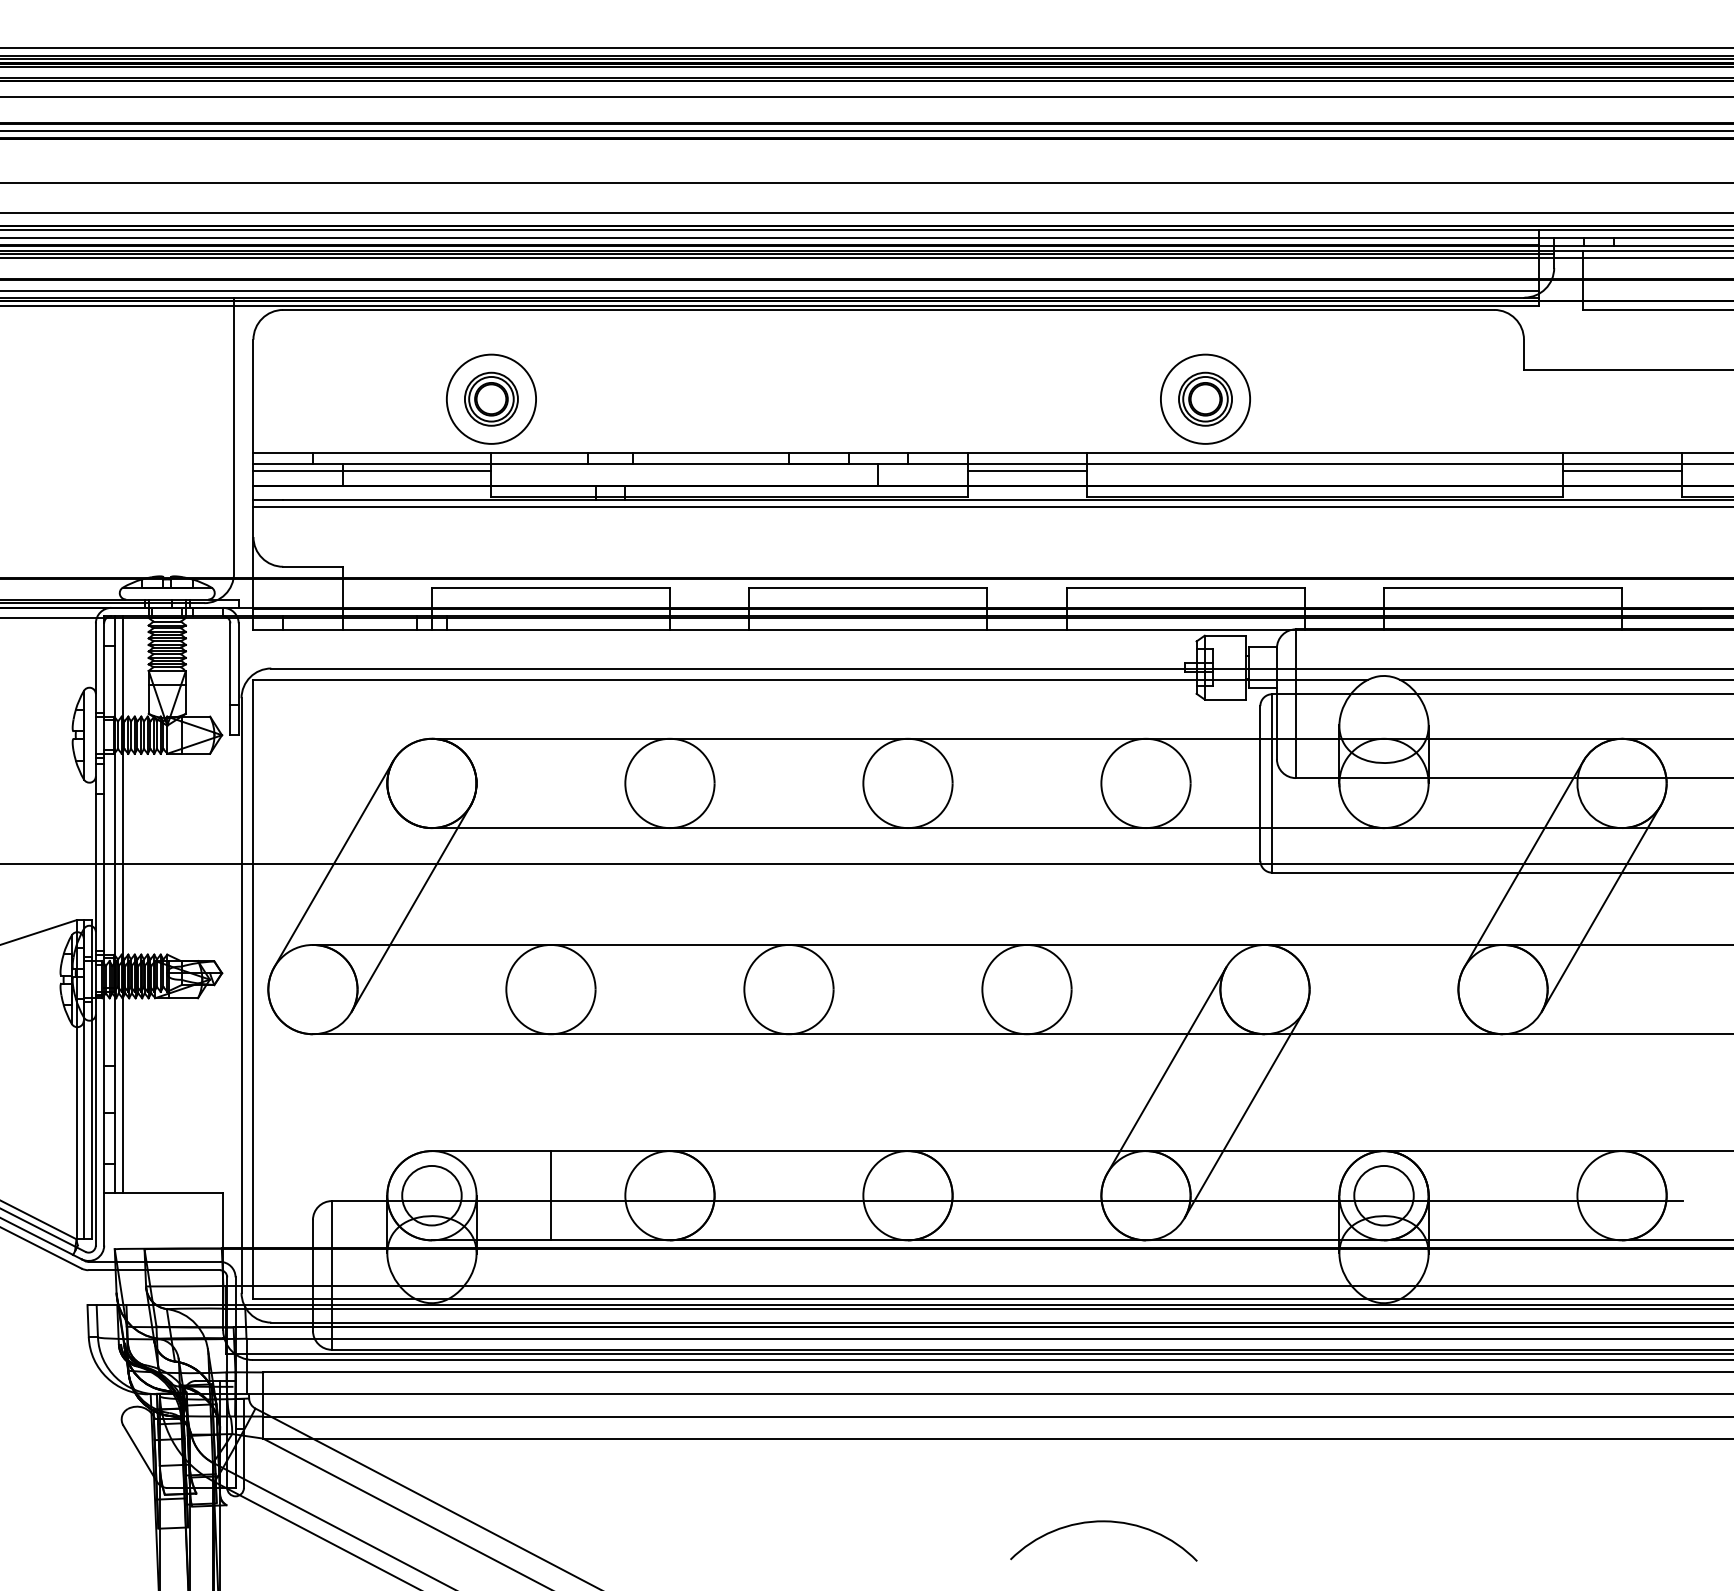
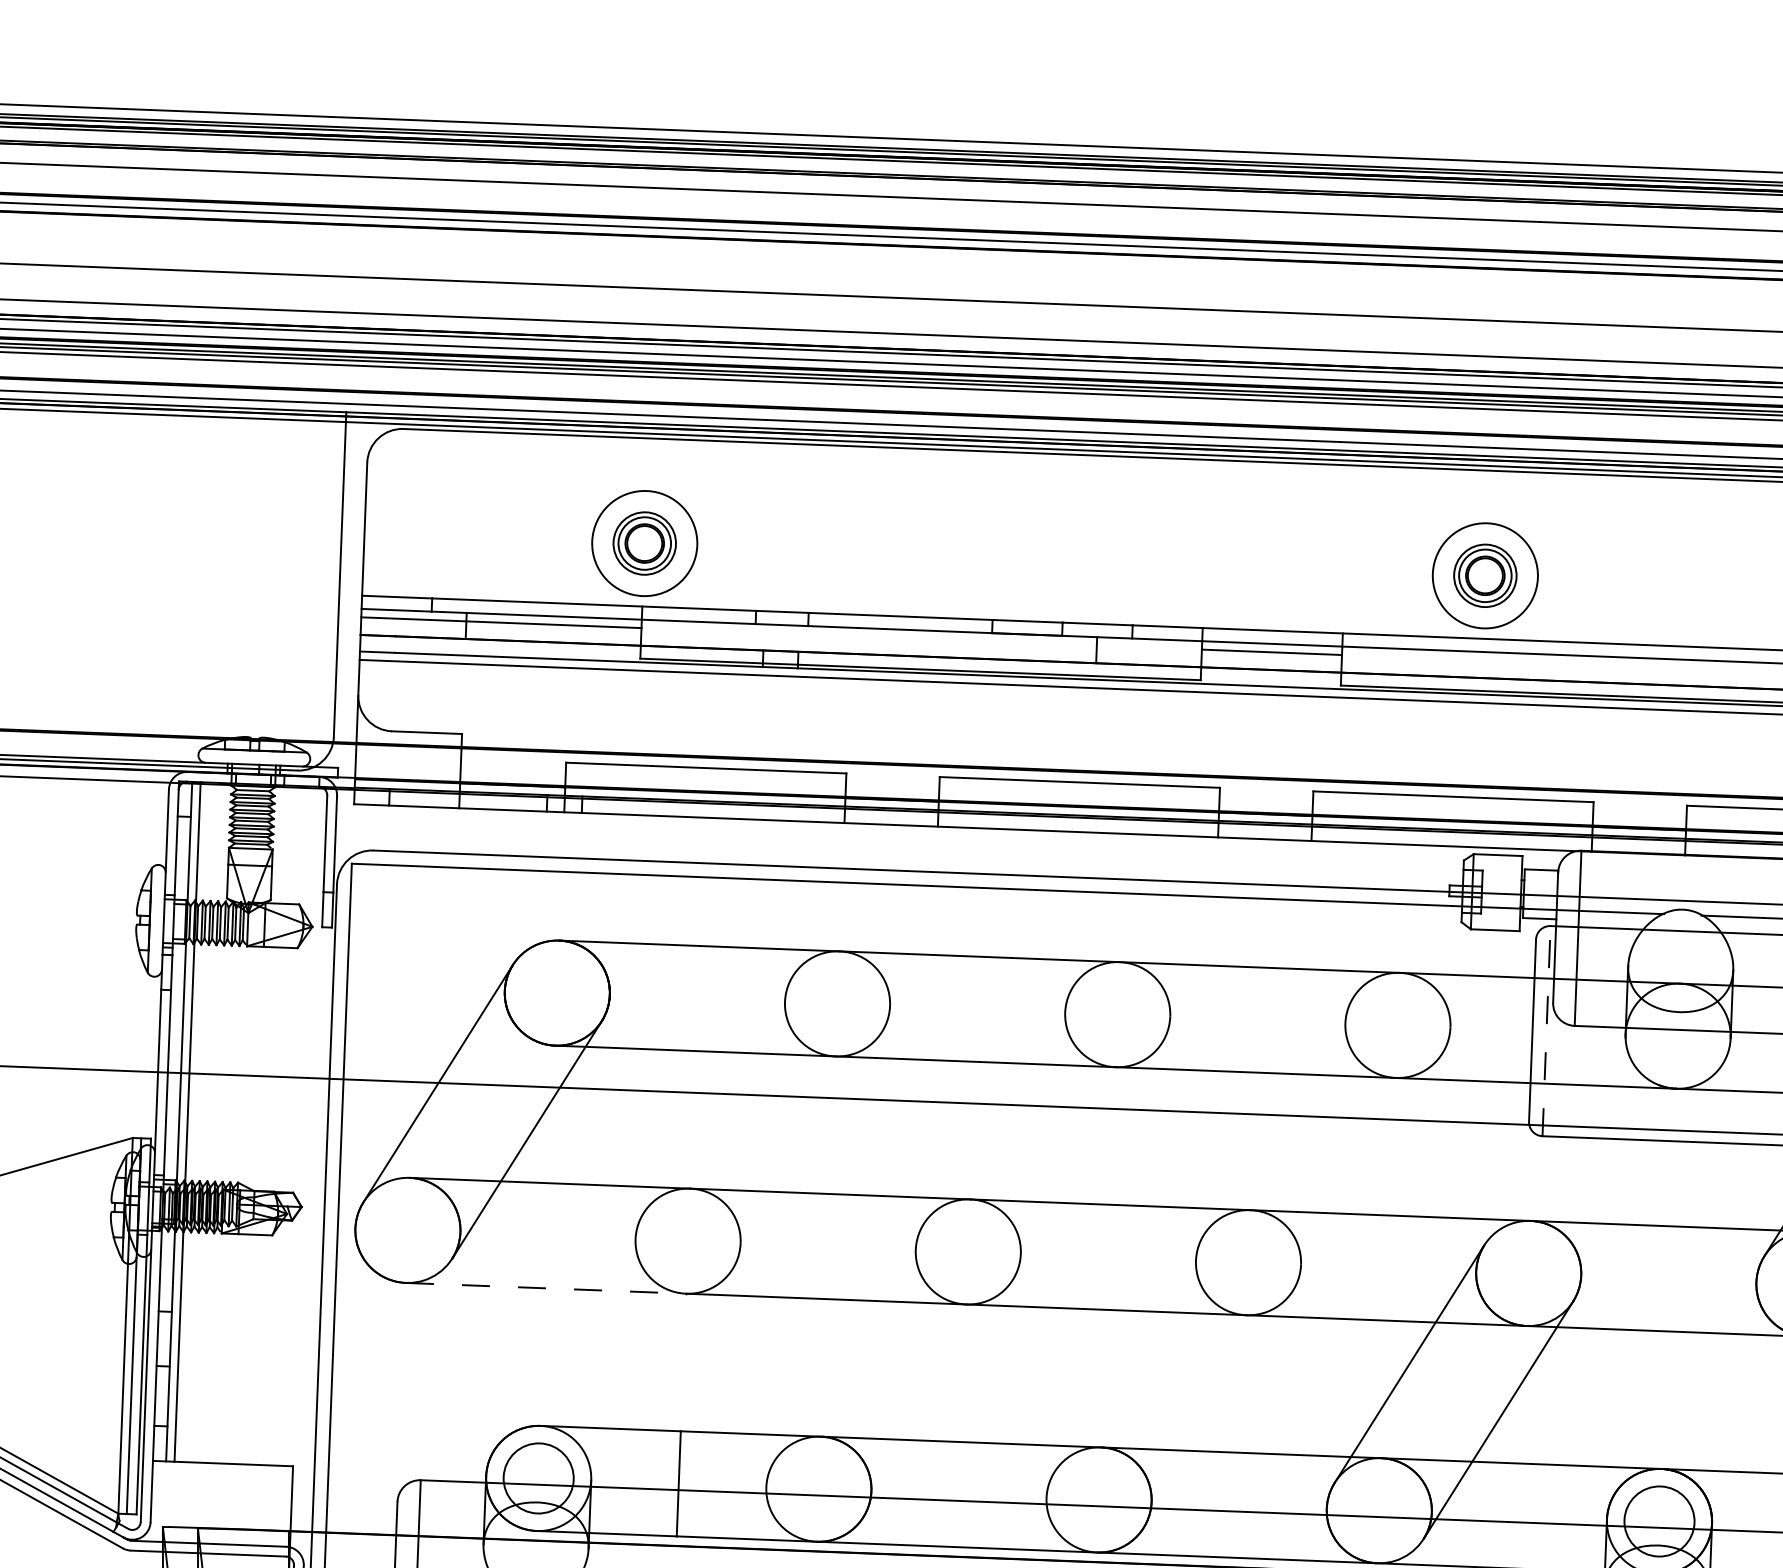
line: (1272, 782) -> (1546, 1030), solid -> dashed
line: (432, 1034) -> (546, 1288), solid -> dashed

